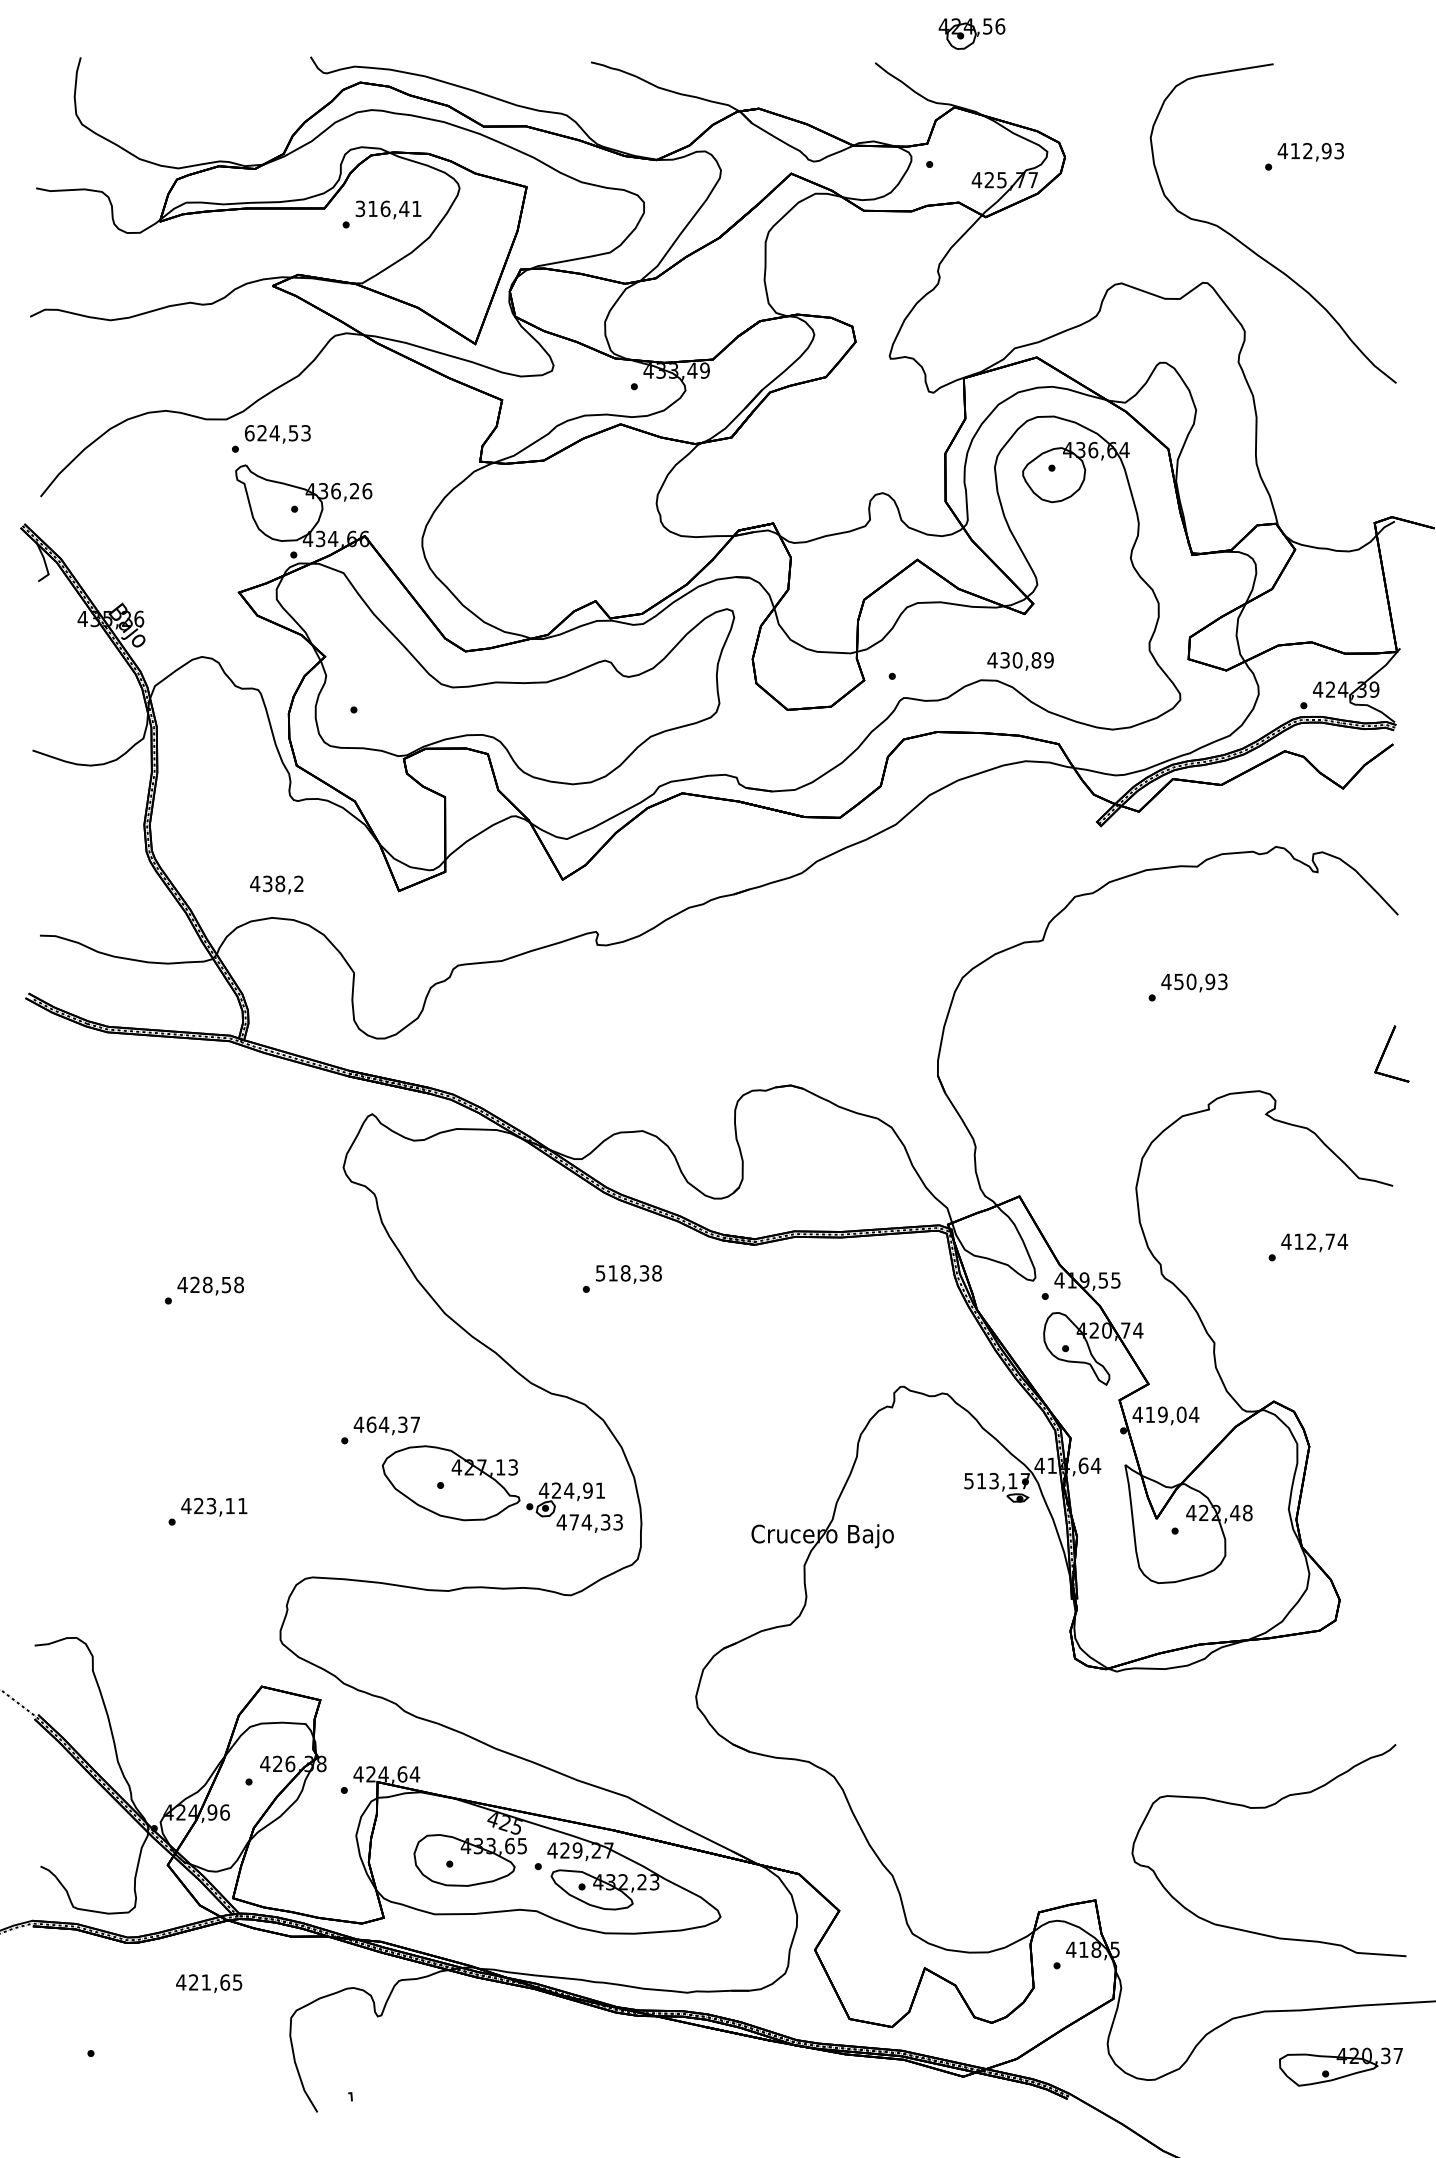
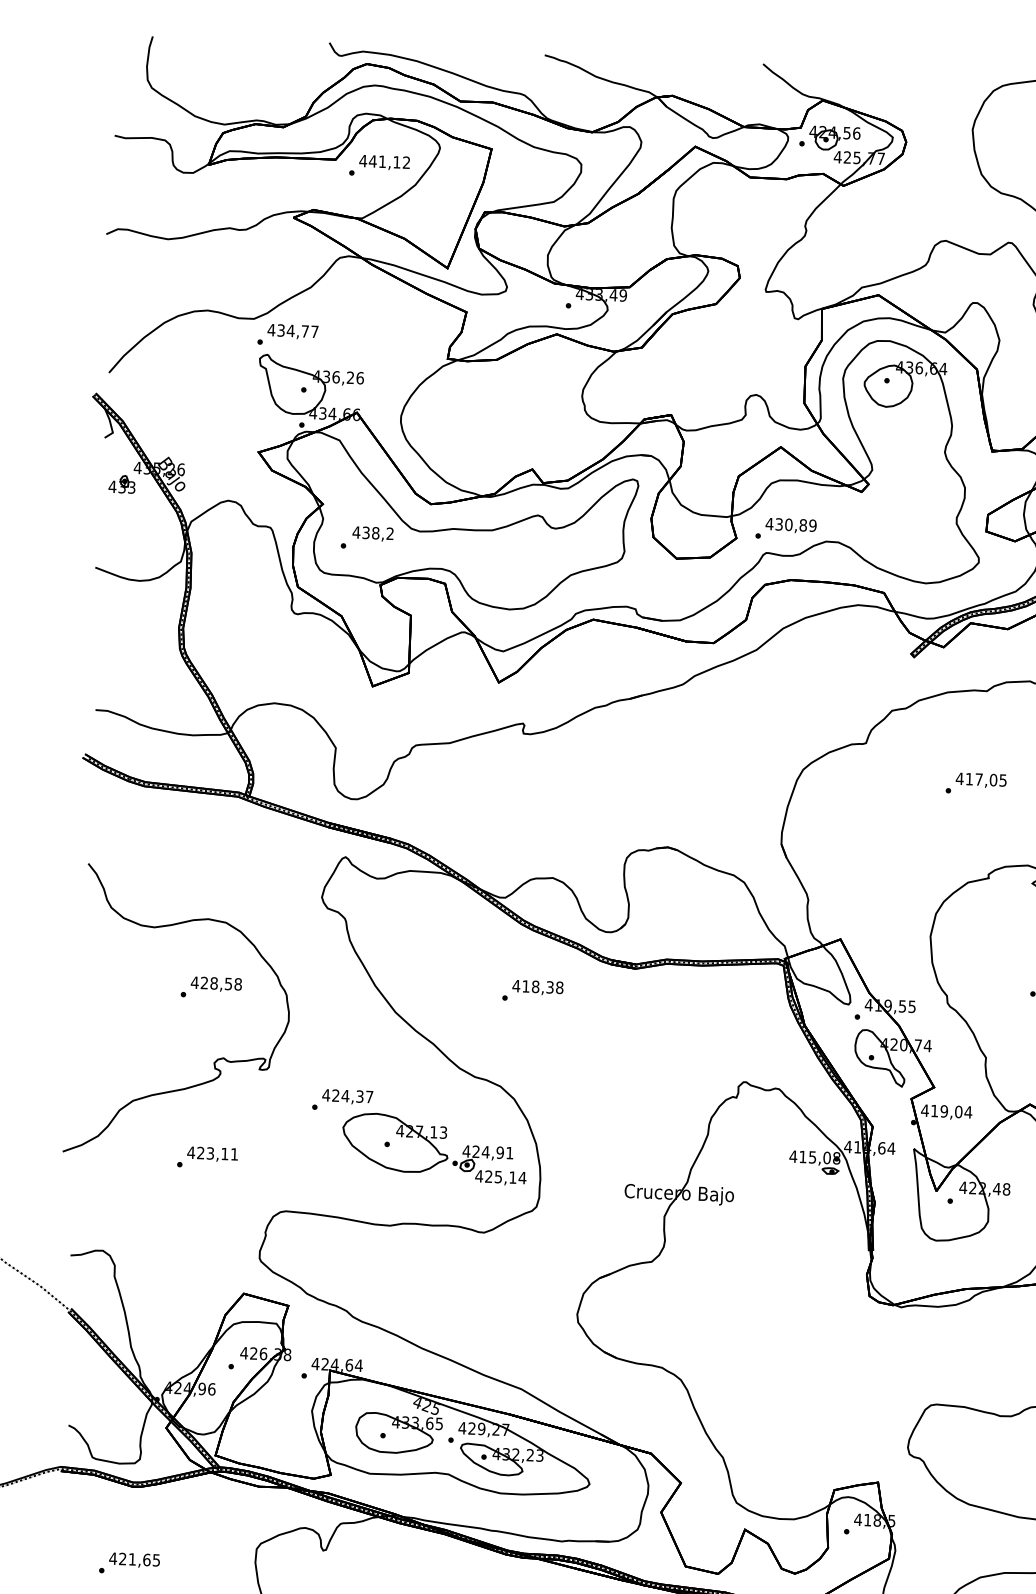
part: (971, 33) -> (834, 138), moved
text: (388, 208) -> (384, 161), 316,41 -> 441,12
text: (277, 433) -> (292, 331), 624,53 -> 434,77
part: (62, 640) -> (121, 483), added
text: (1020, 661) -> (791, 525), moved
text: (276, 884) -> (372, 533), moved
text: (1200, 981) -> (985, 779), 450,93 -> 417,05
text: (600, 1273) -> (516, 986), 518,38 -> 418,38
curve: (216, 1382) -> (218, 1058), added
text: (371, 1424) -> (335, 1095), 464,37 -> 424,37
text: (996, 1480) -> (814, 1156), 513,17 -> 415,08
text: (596, 1522) -> (505, 1177), 474,33 -> 425,14
text: (209, 1983) -> (134, 1560), moved

